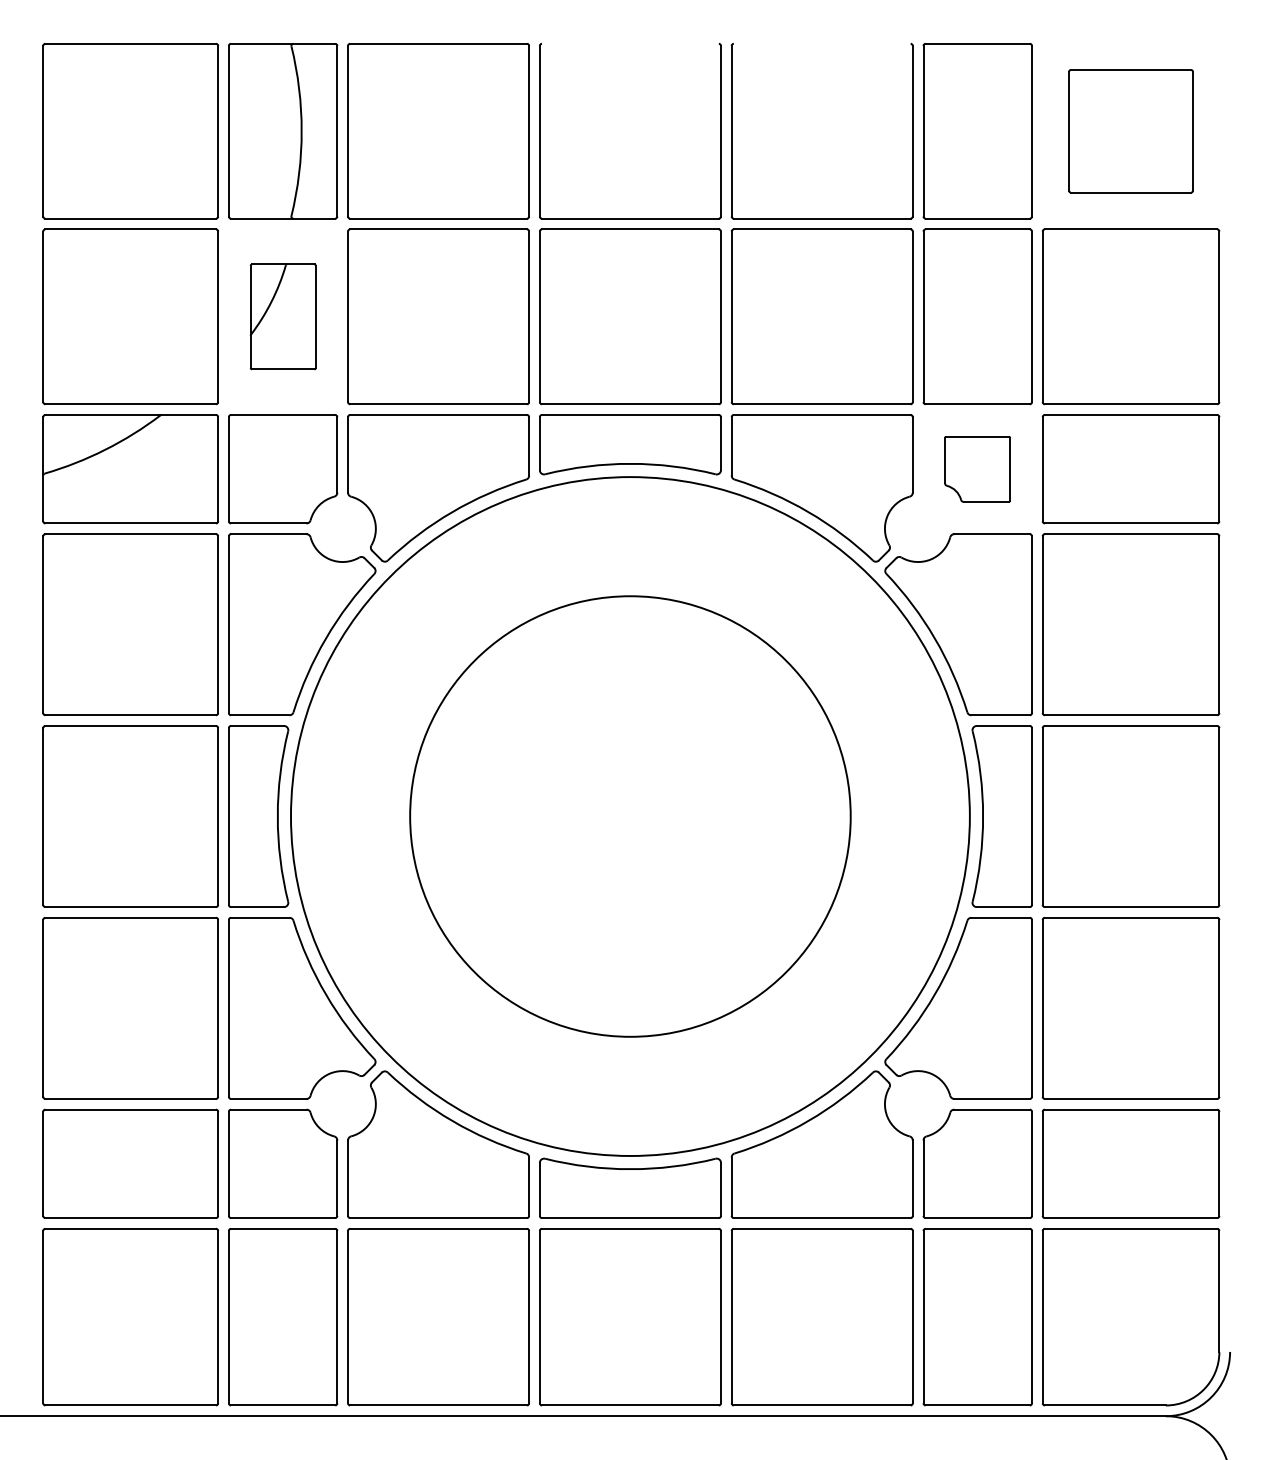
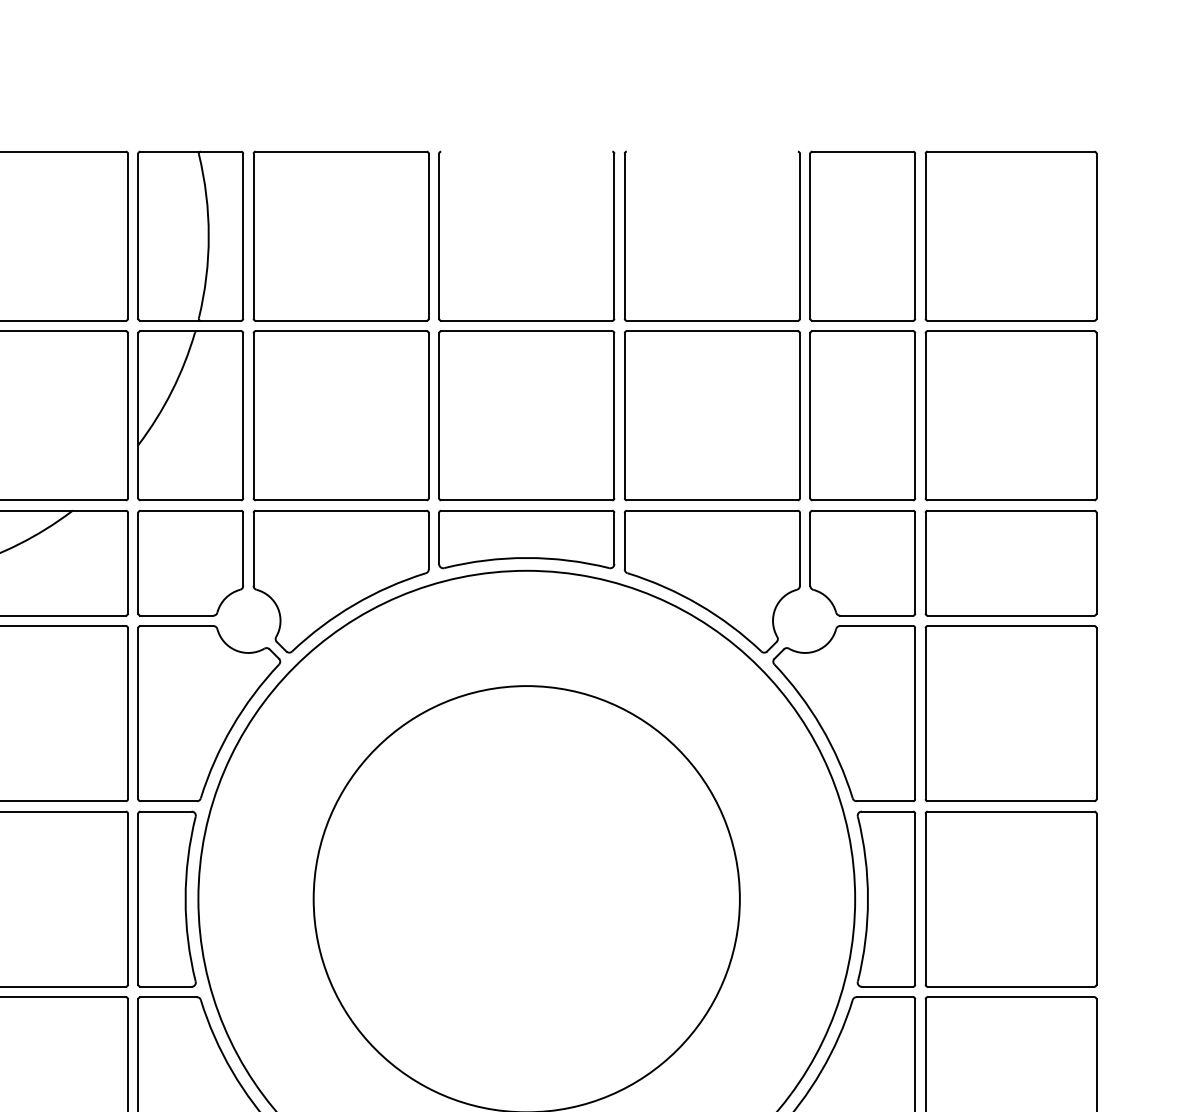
part: (1130, 131) -> (1010, 236), size x1.43
part: (283, 316) -> (191, 415), size x1.67
part: (977, 469) -> (862, 563), size x1.67

